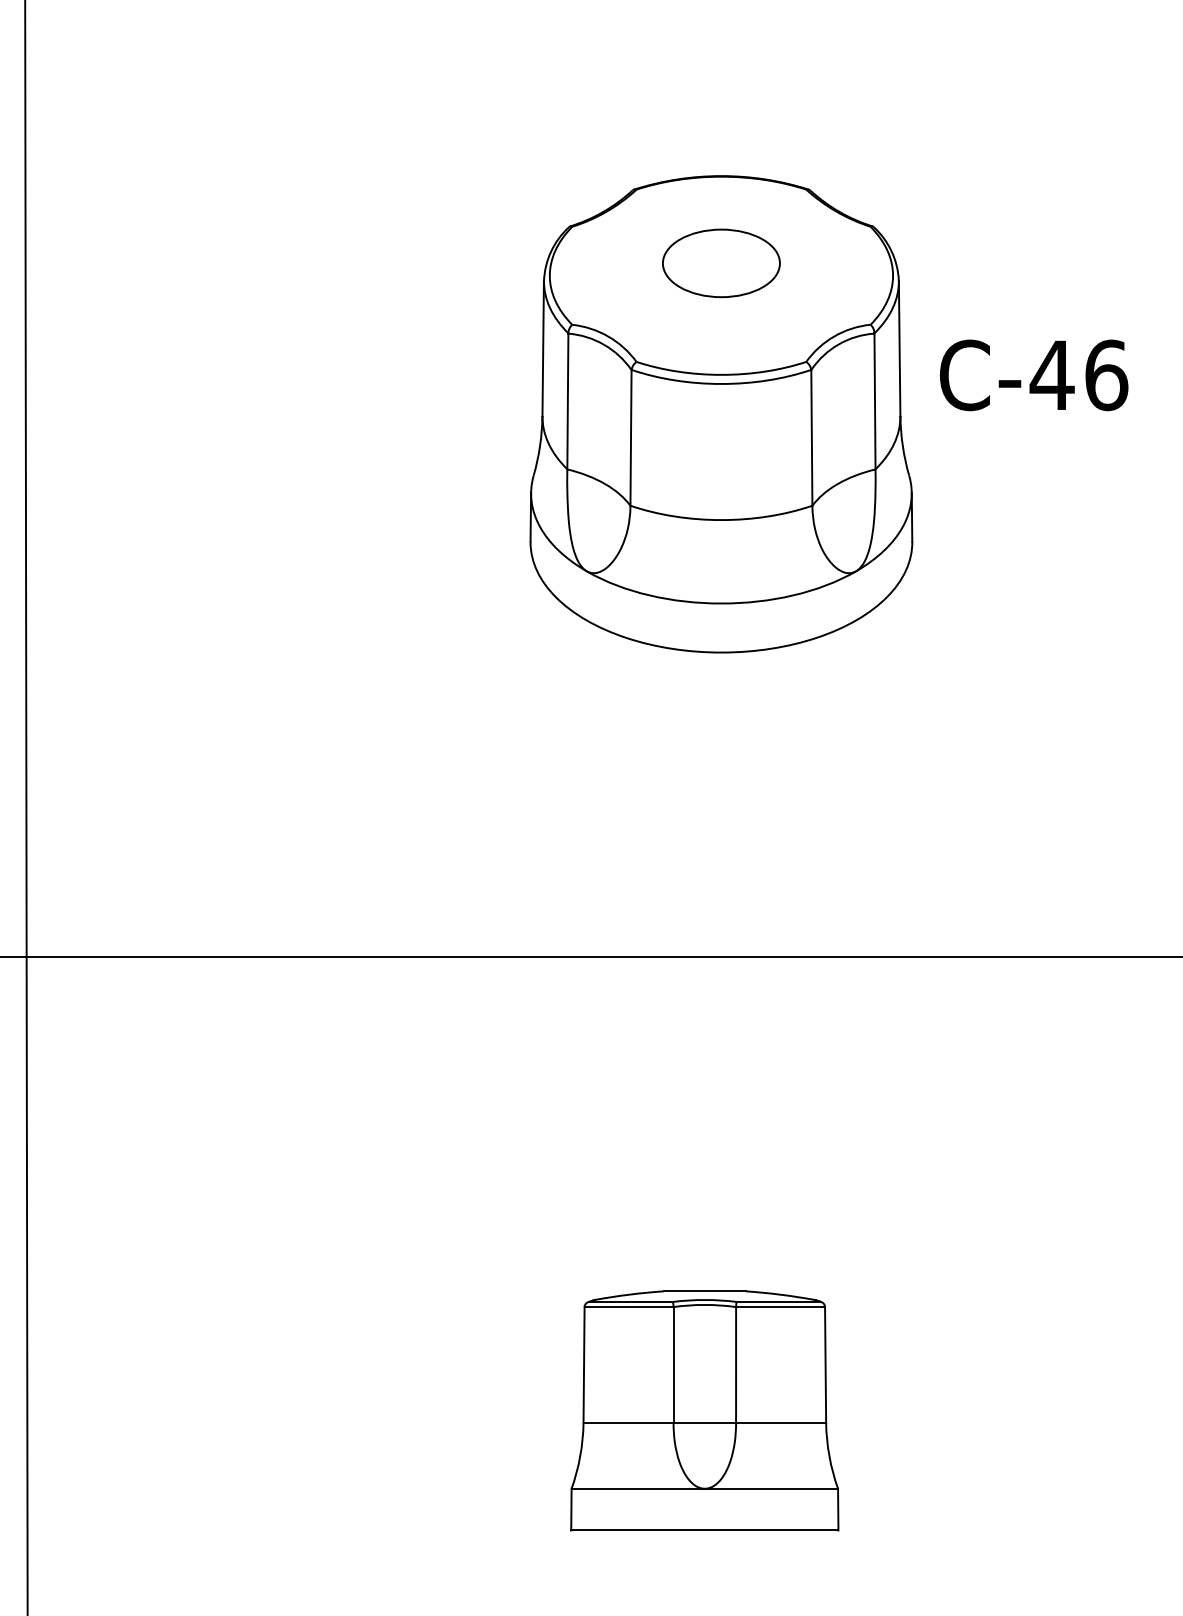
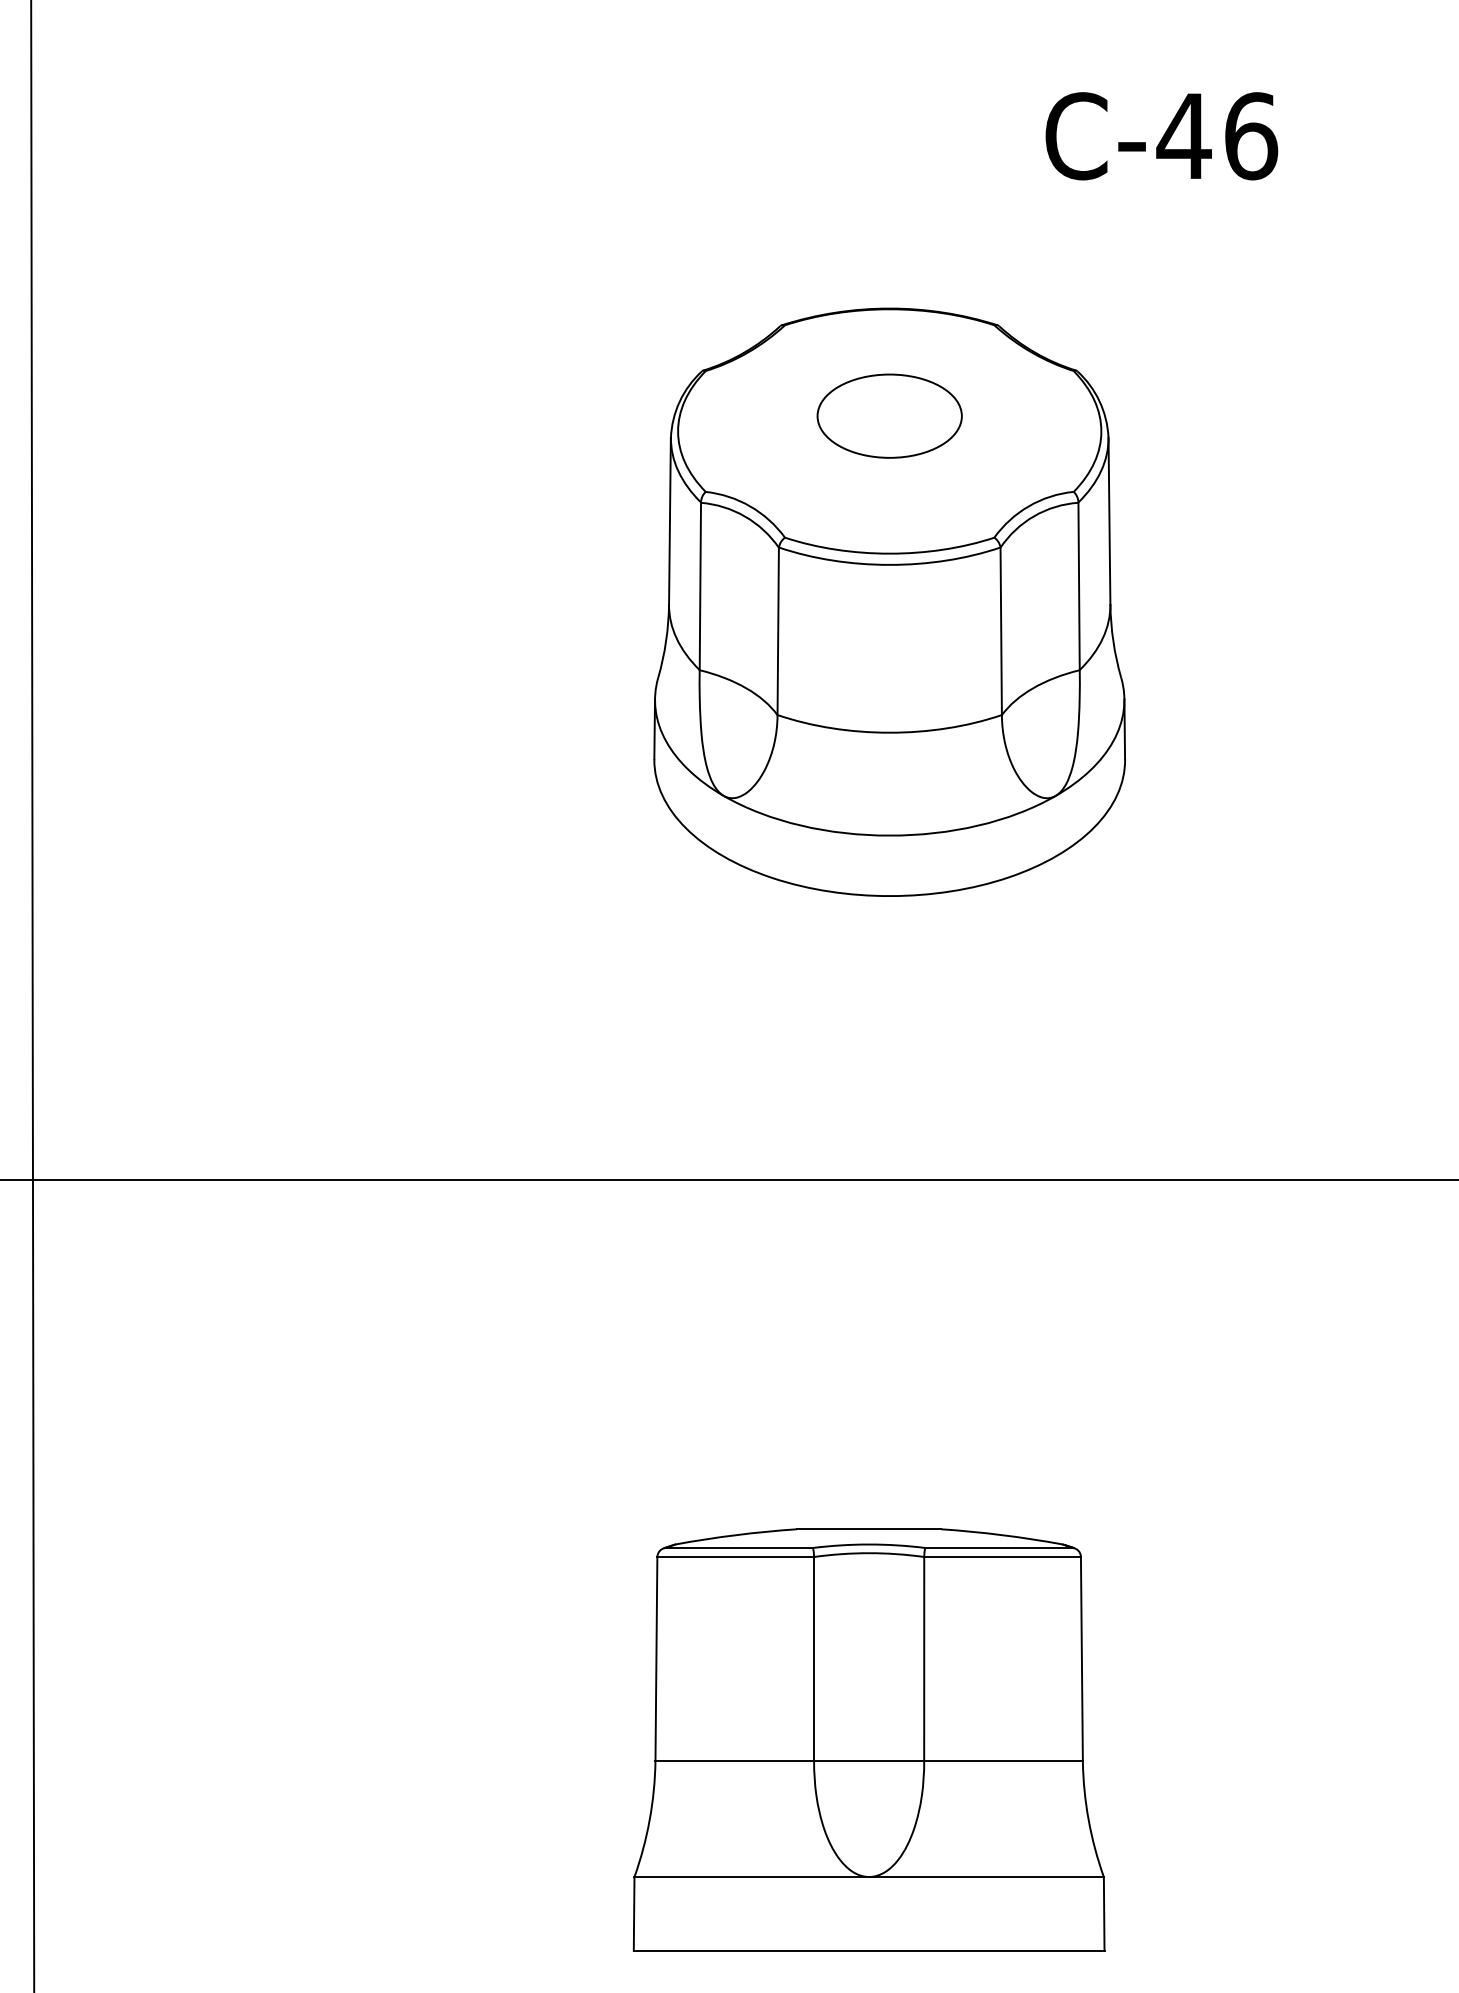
text: (1034, 375) -> (1162, 136), moved
part: (721, 414) -> (889, 602), moved
part: (704, 1410) -> (868, 1739), size x1.43

